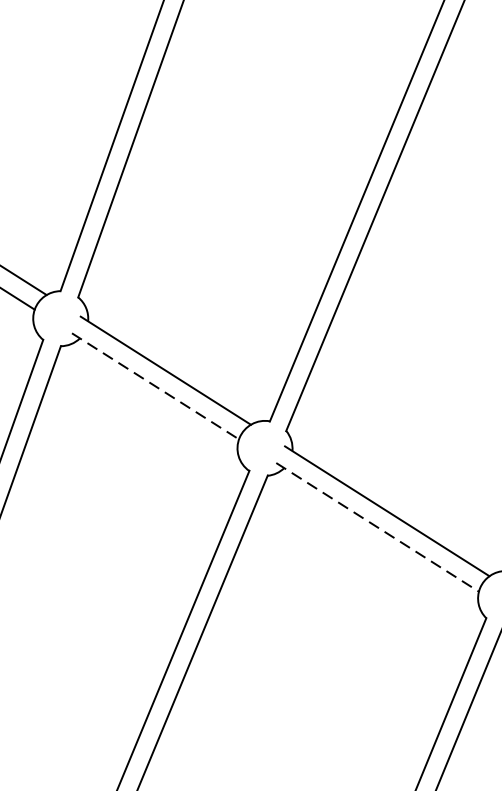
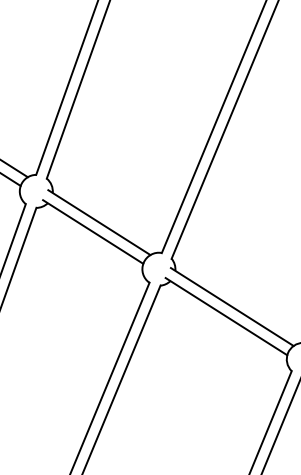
line: (156, 387) -> (93, 232), dashed -> solid
line: (377, 527) -> (226, 316), dashed -> solid

